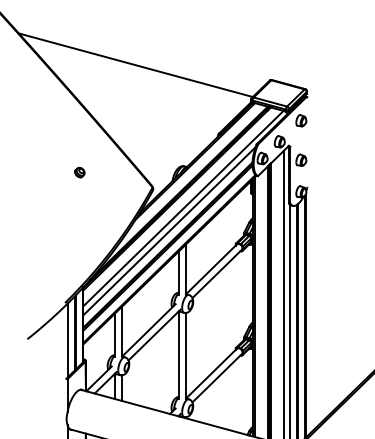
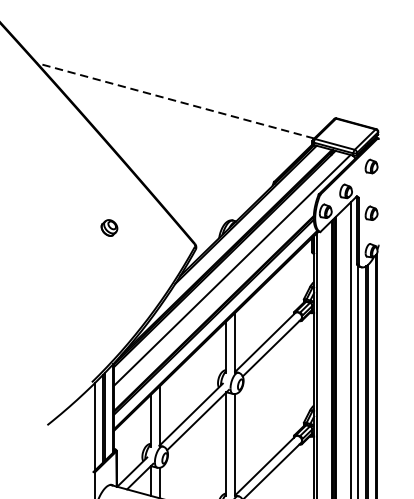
line: (135, 65) -> (175, 101), solid -> dashed
part: (79, 172) -> (109, 227), size x1.4
line: (169, 231) -> (215, 297), removed

